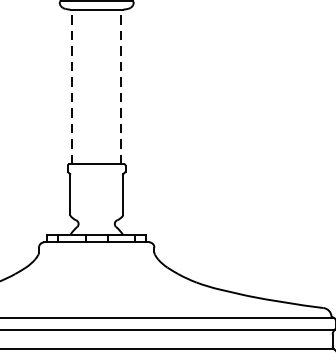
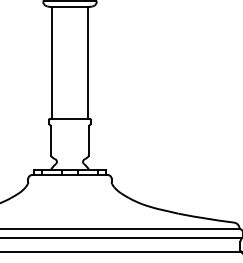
line: (72, 86) -> (52, 62), dashed -> solid
line: (120, 86) -> (87, 62), dashed -> solid

